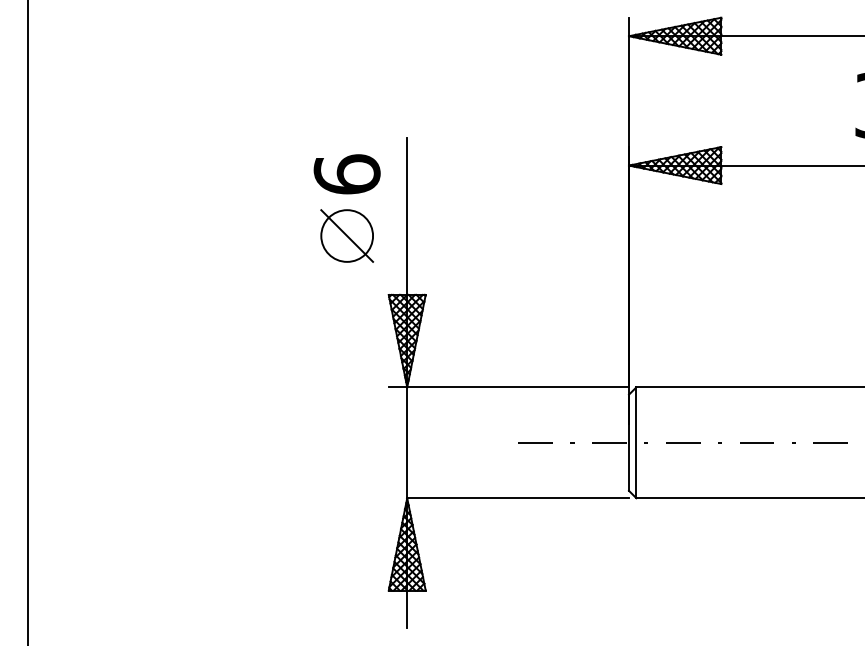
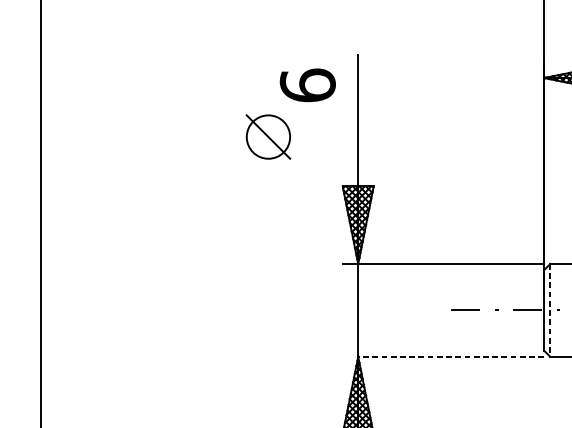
part: (347, 235) -> (268, 136), moved
line: (636, 443) -> (550, 311), solid -> dashed
line: (518, 498) -> (451, 357), solid -> dashed

